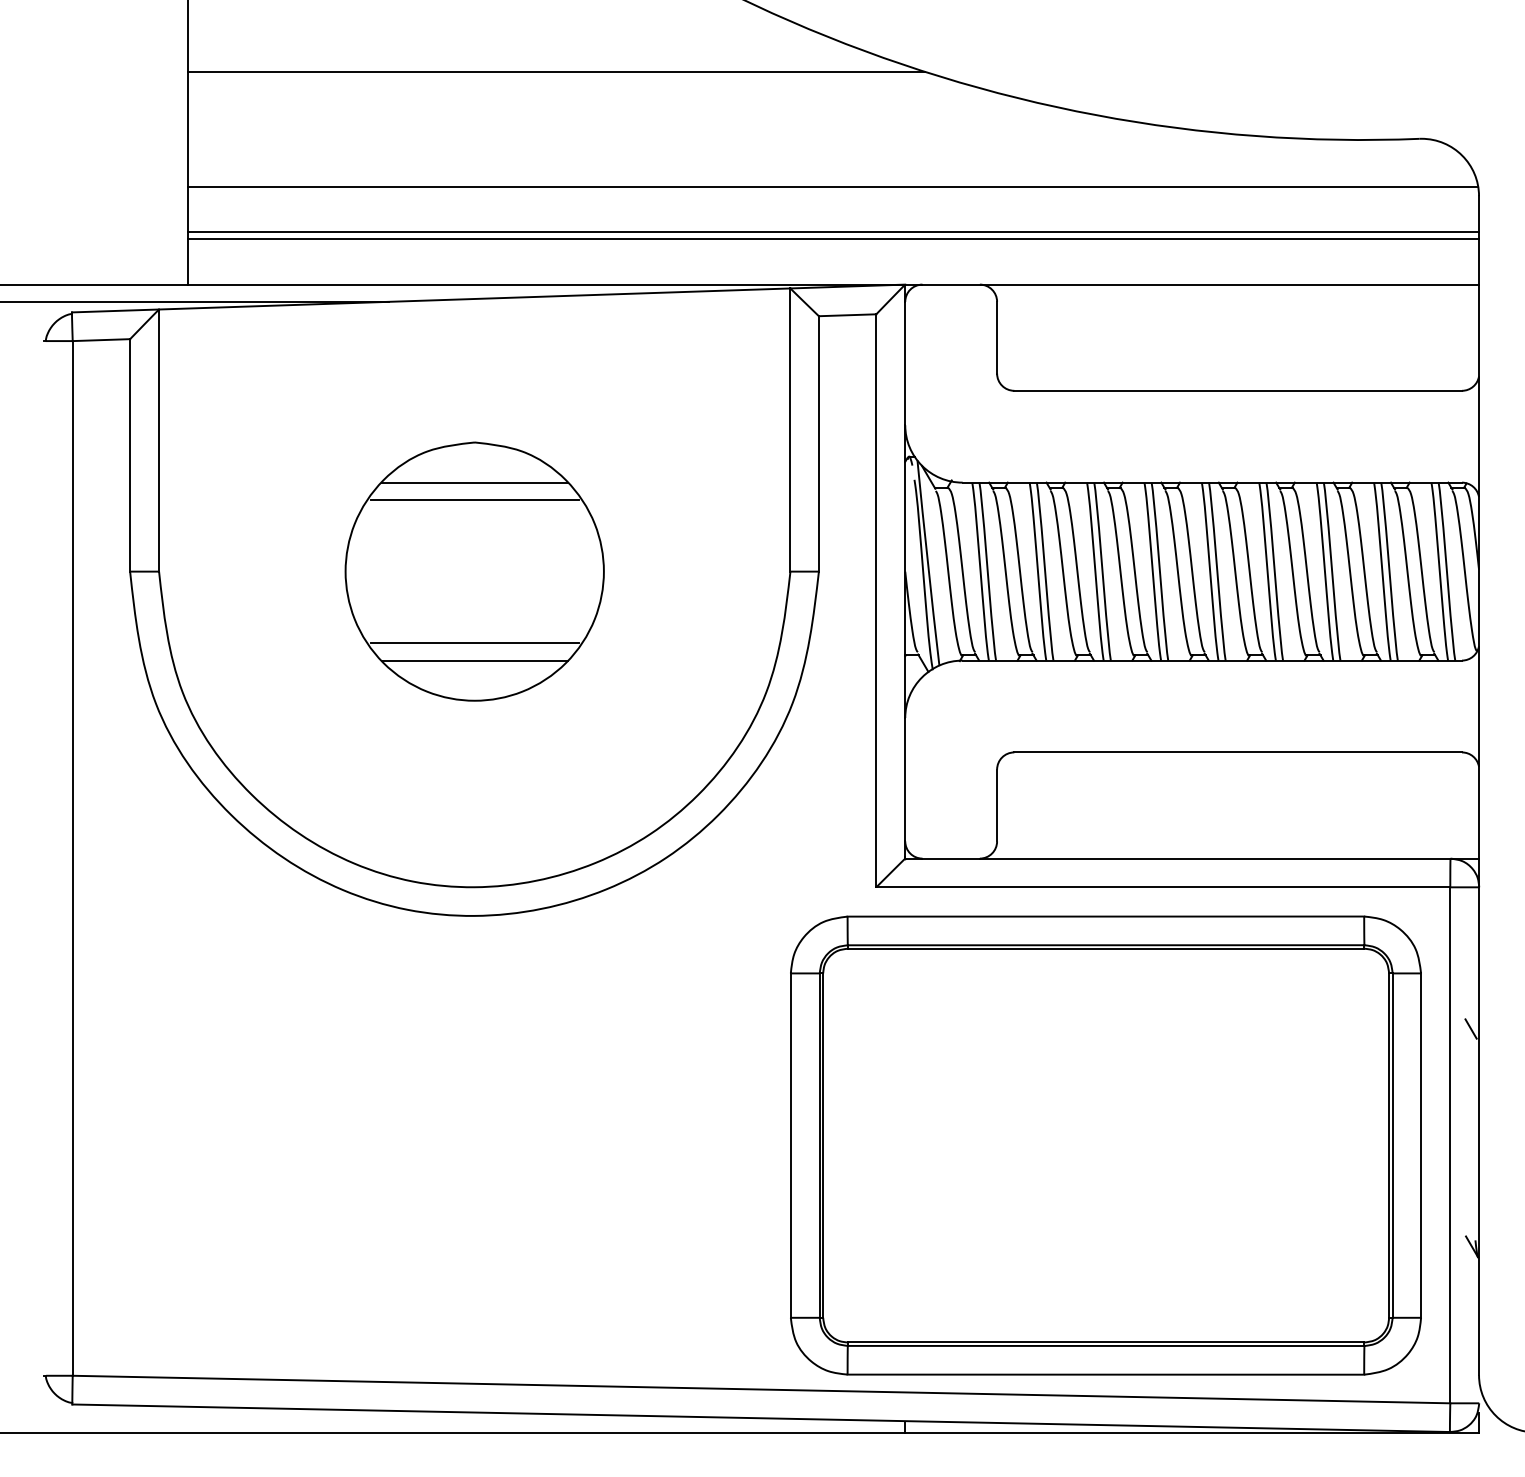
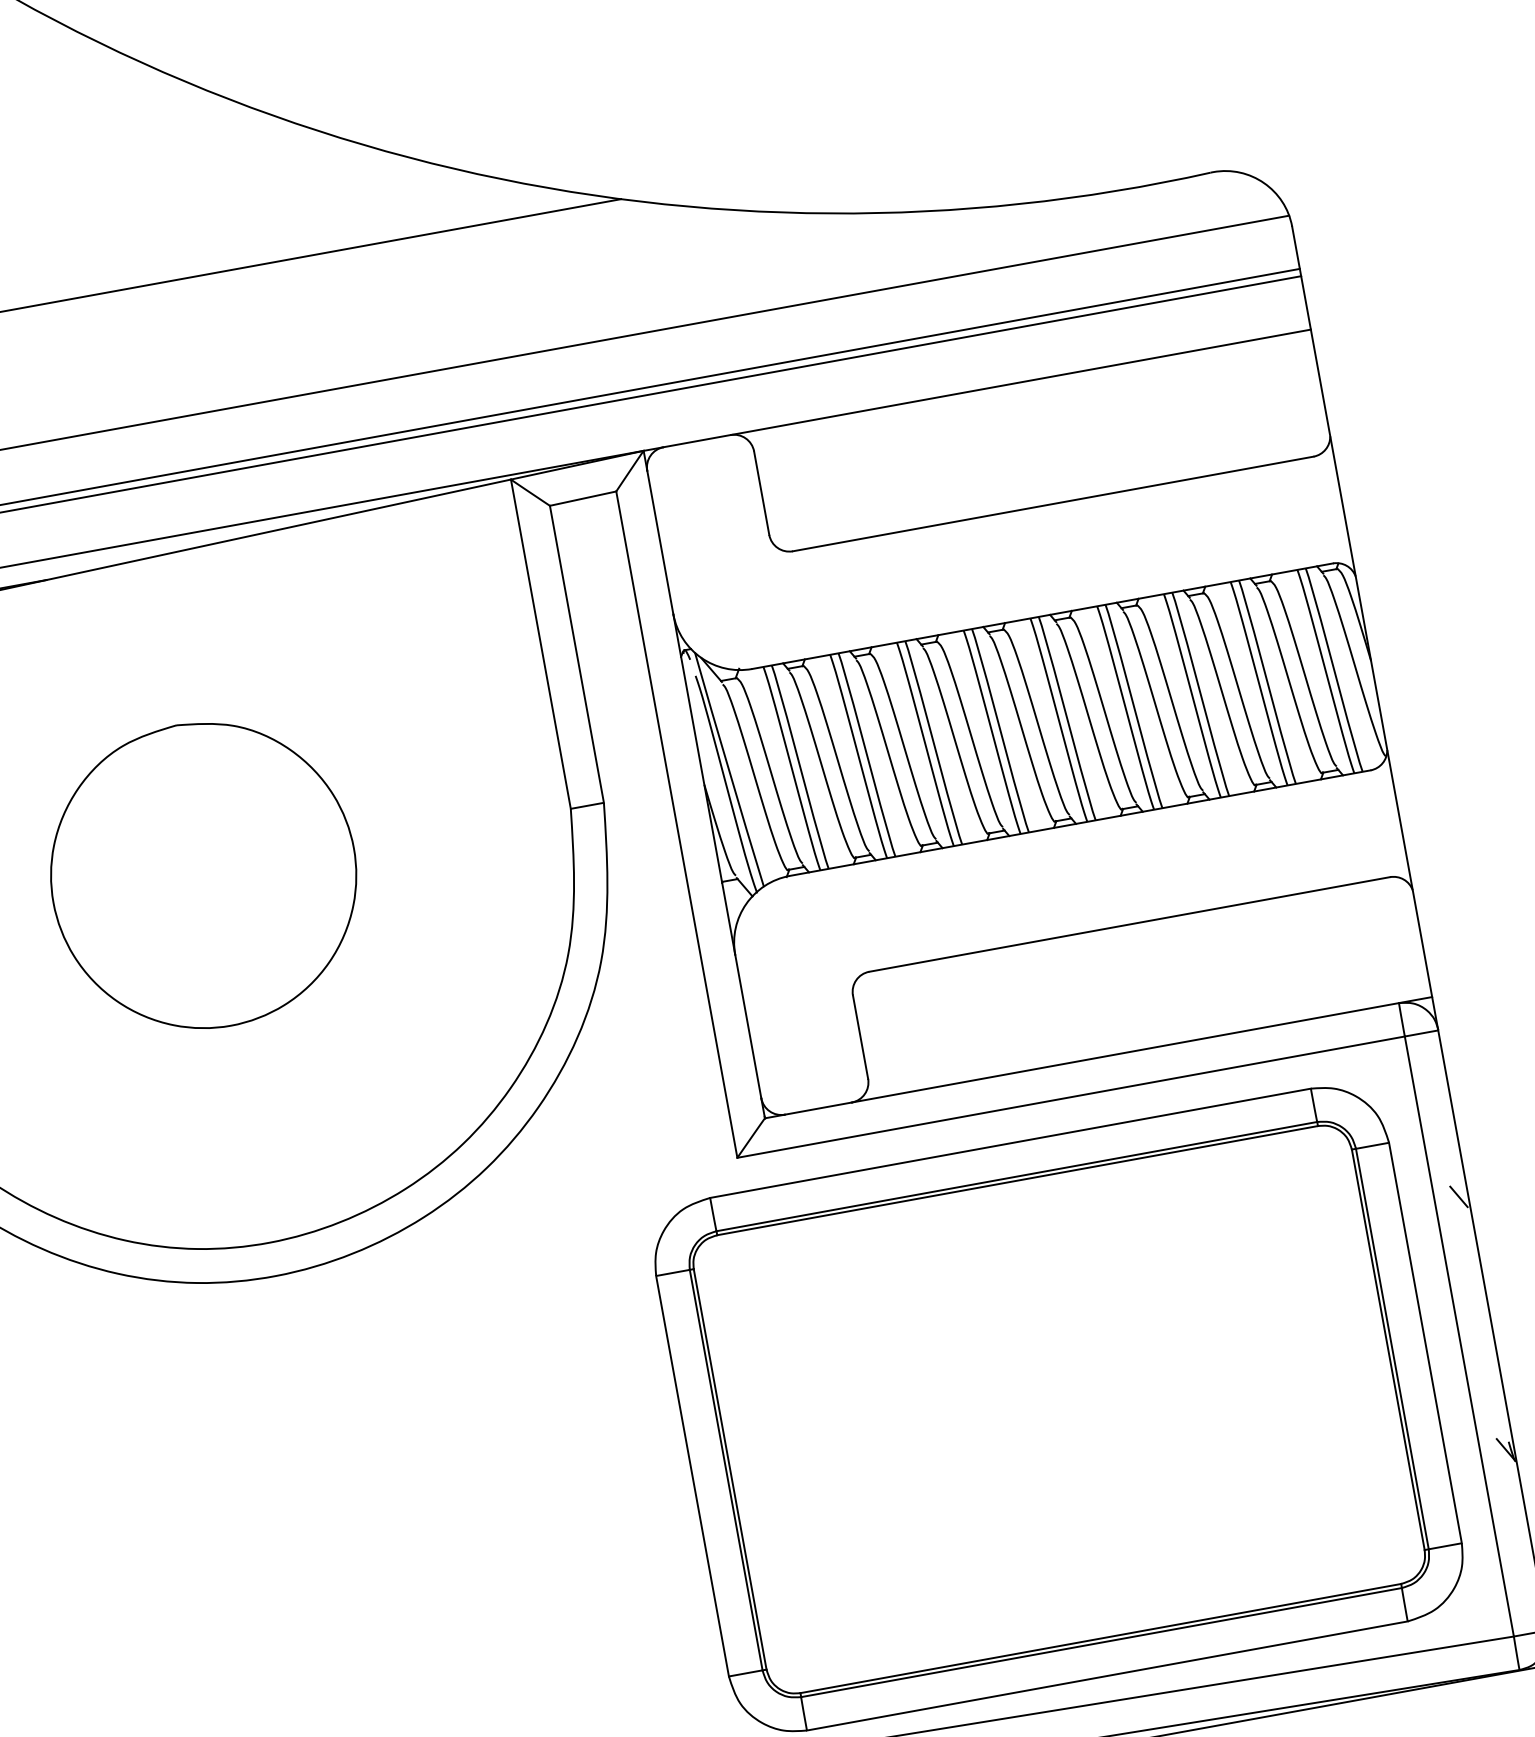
line: (474, 482) -> (184, 771), removed
line: (474, 499) -> (188, 791), removed
line: (474, 643) -> (218, 959), removed
line: (474, 660) -> (222, 978), removed

